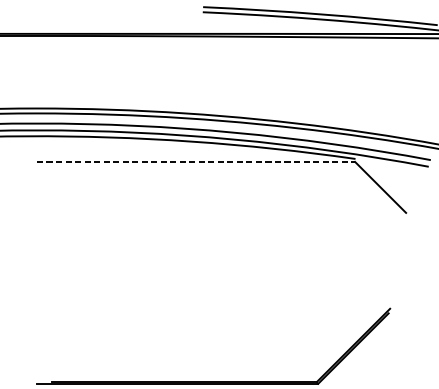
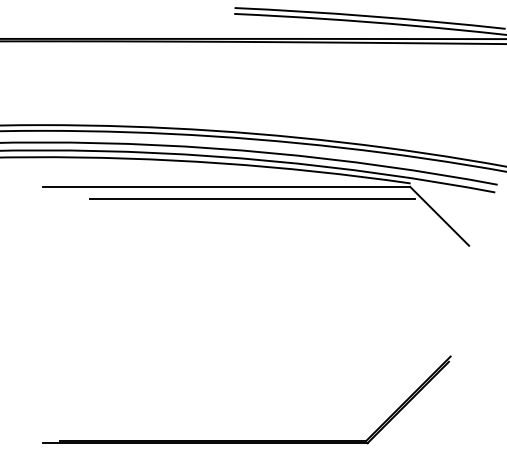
line: (196, 161) -> (226, 186), dashed -> solid
line: (217, 171) -> (251, 198), added

